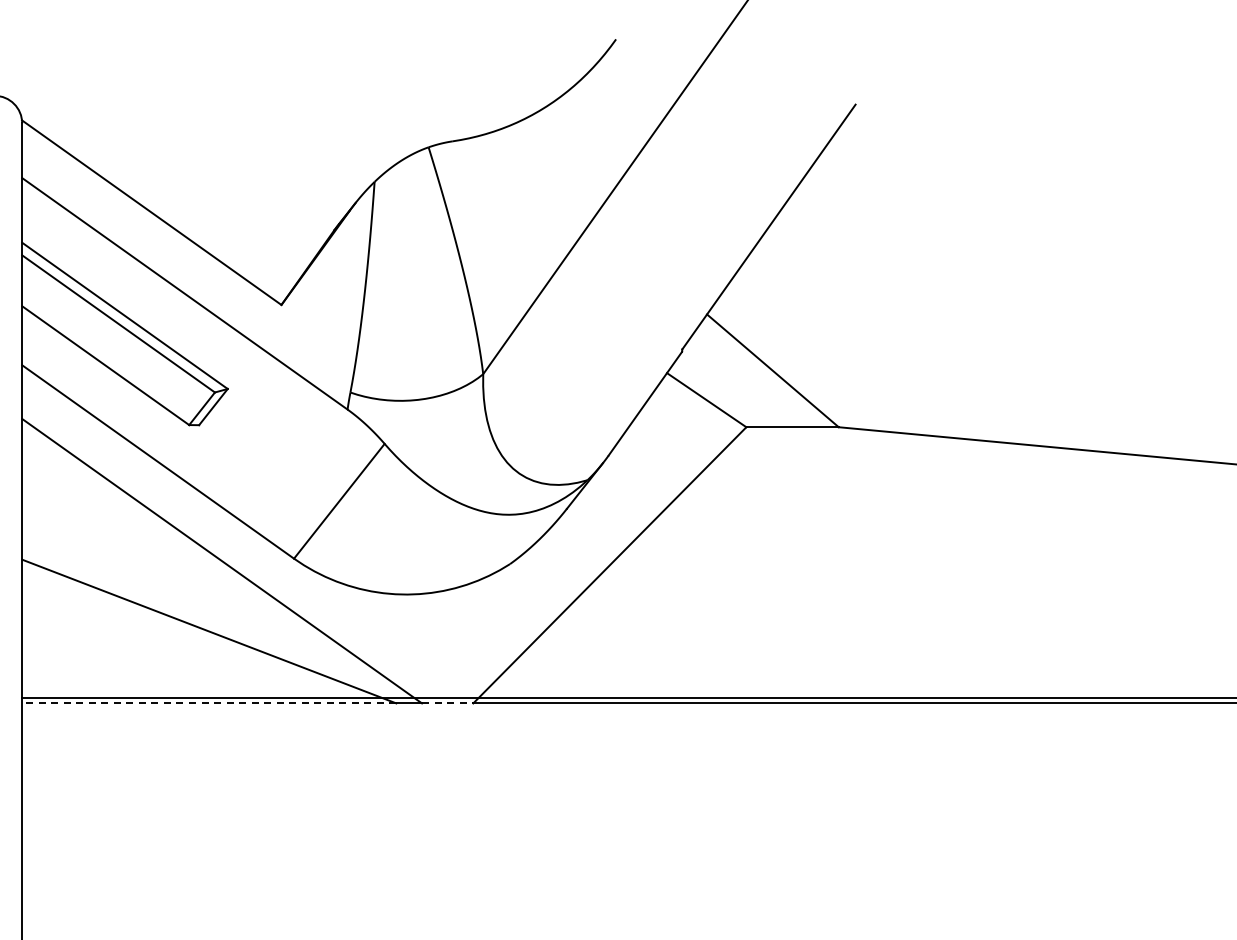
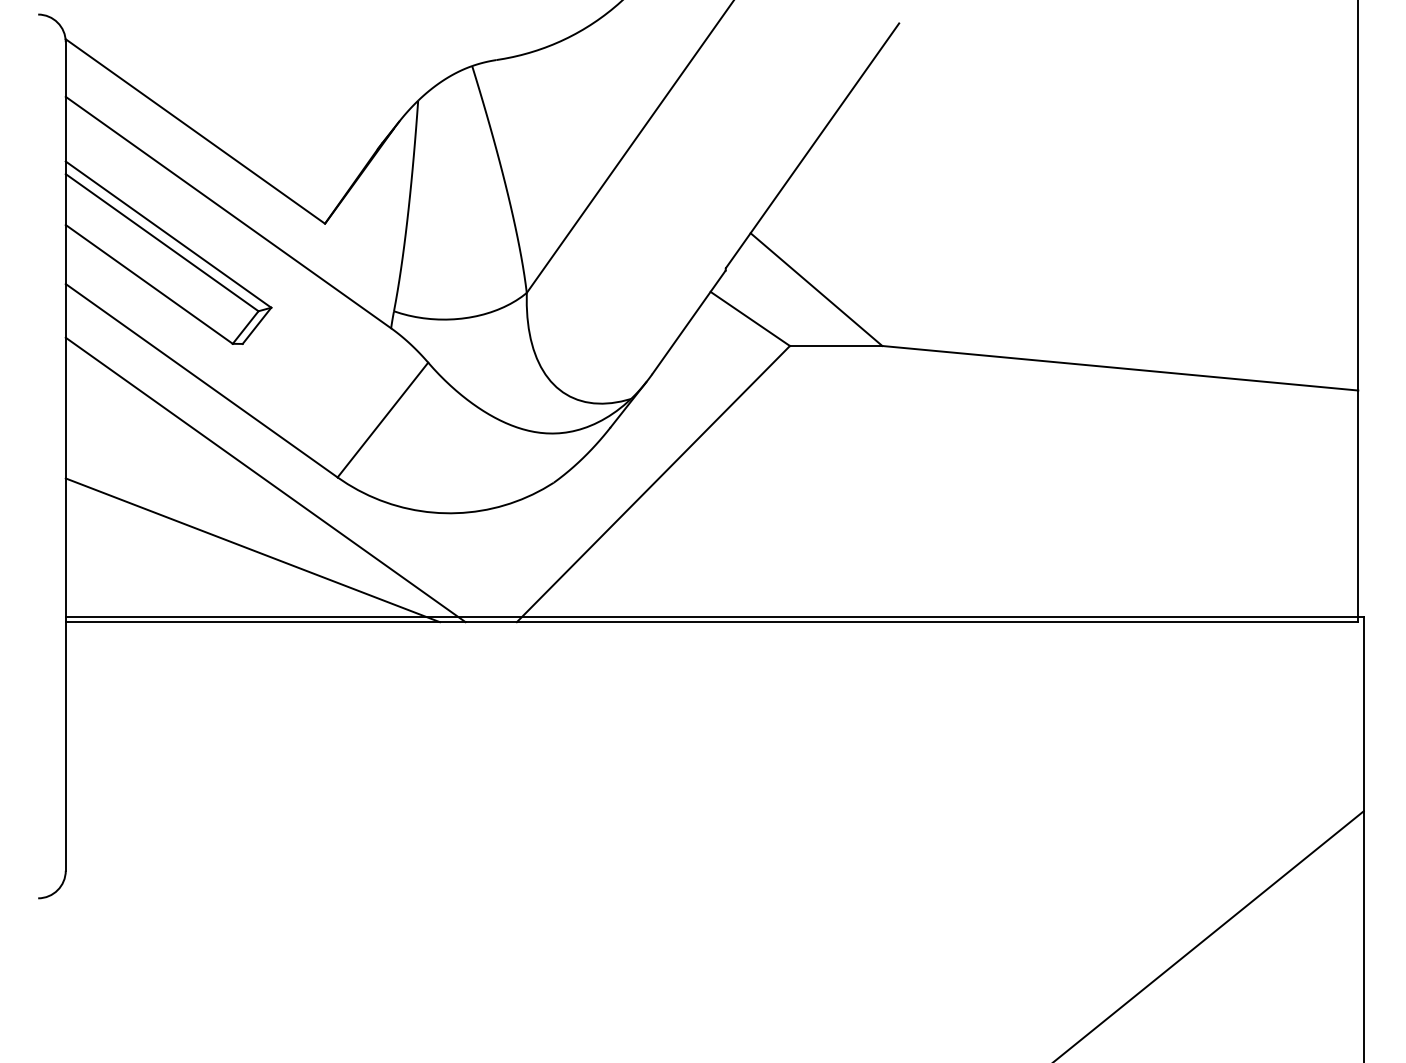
line: (208, 703) -> (252, 622), dashed -> solid
line: (447, 703) -> (491, 622), dashed -> solid

